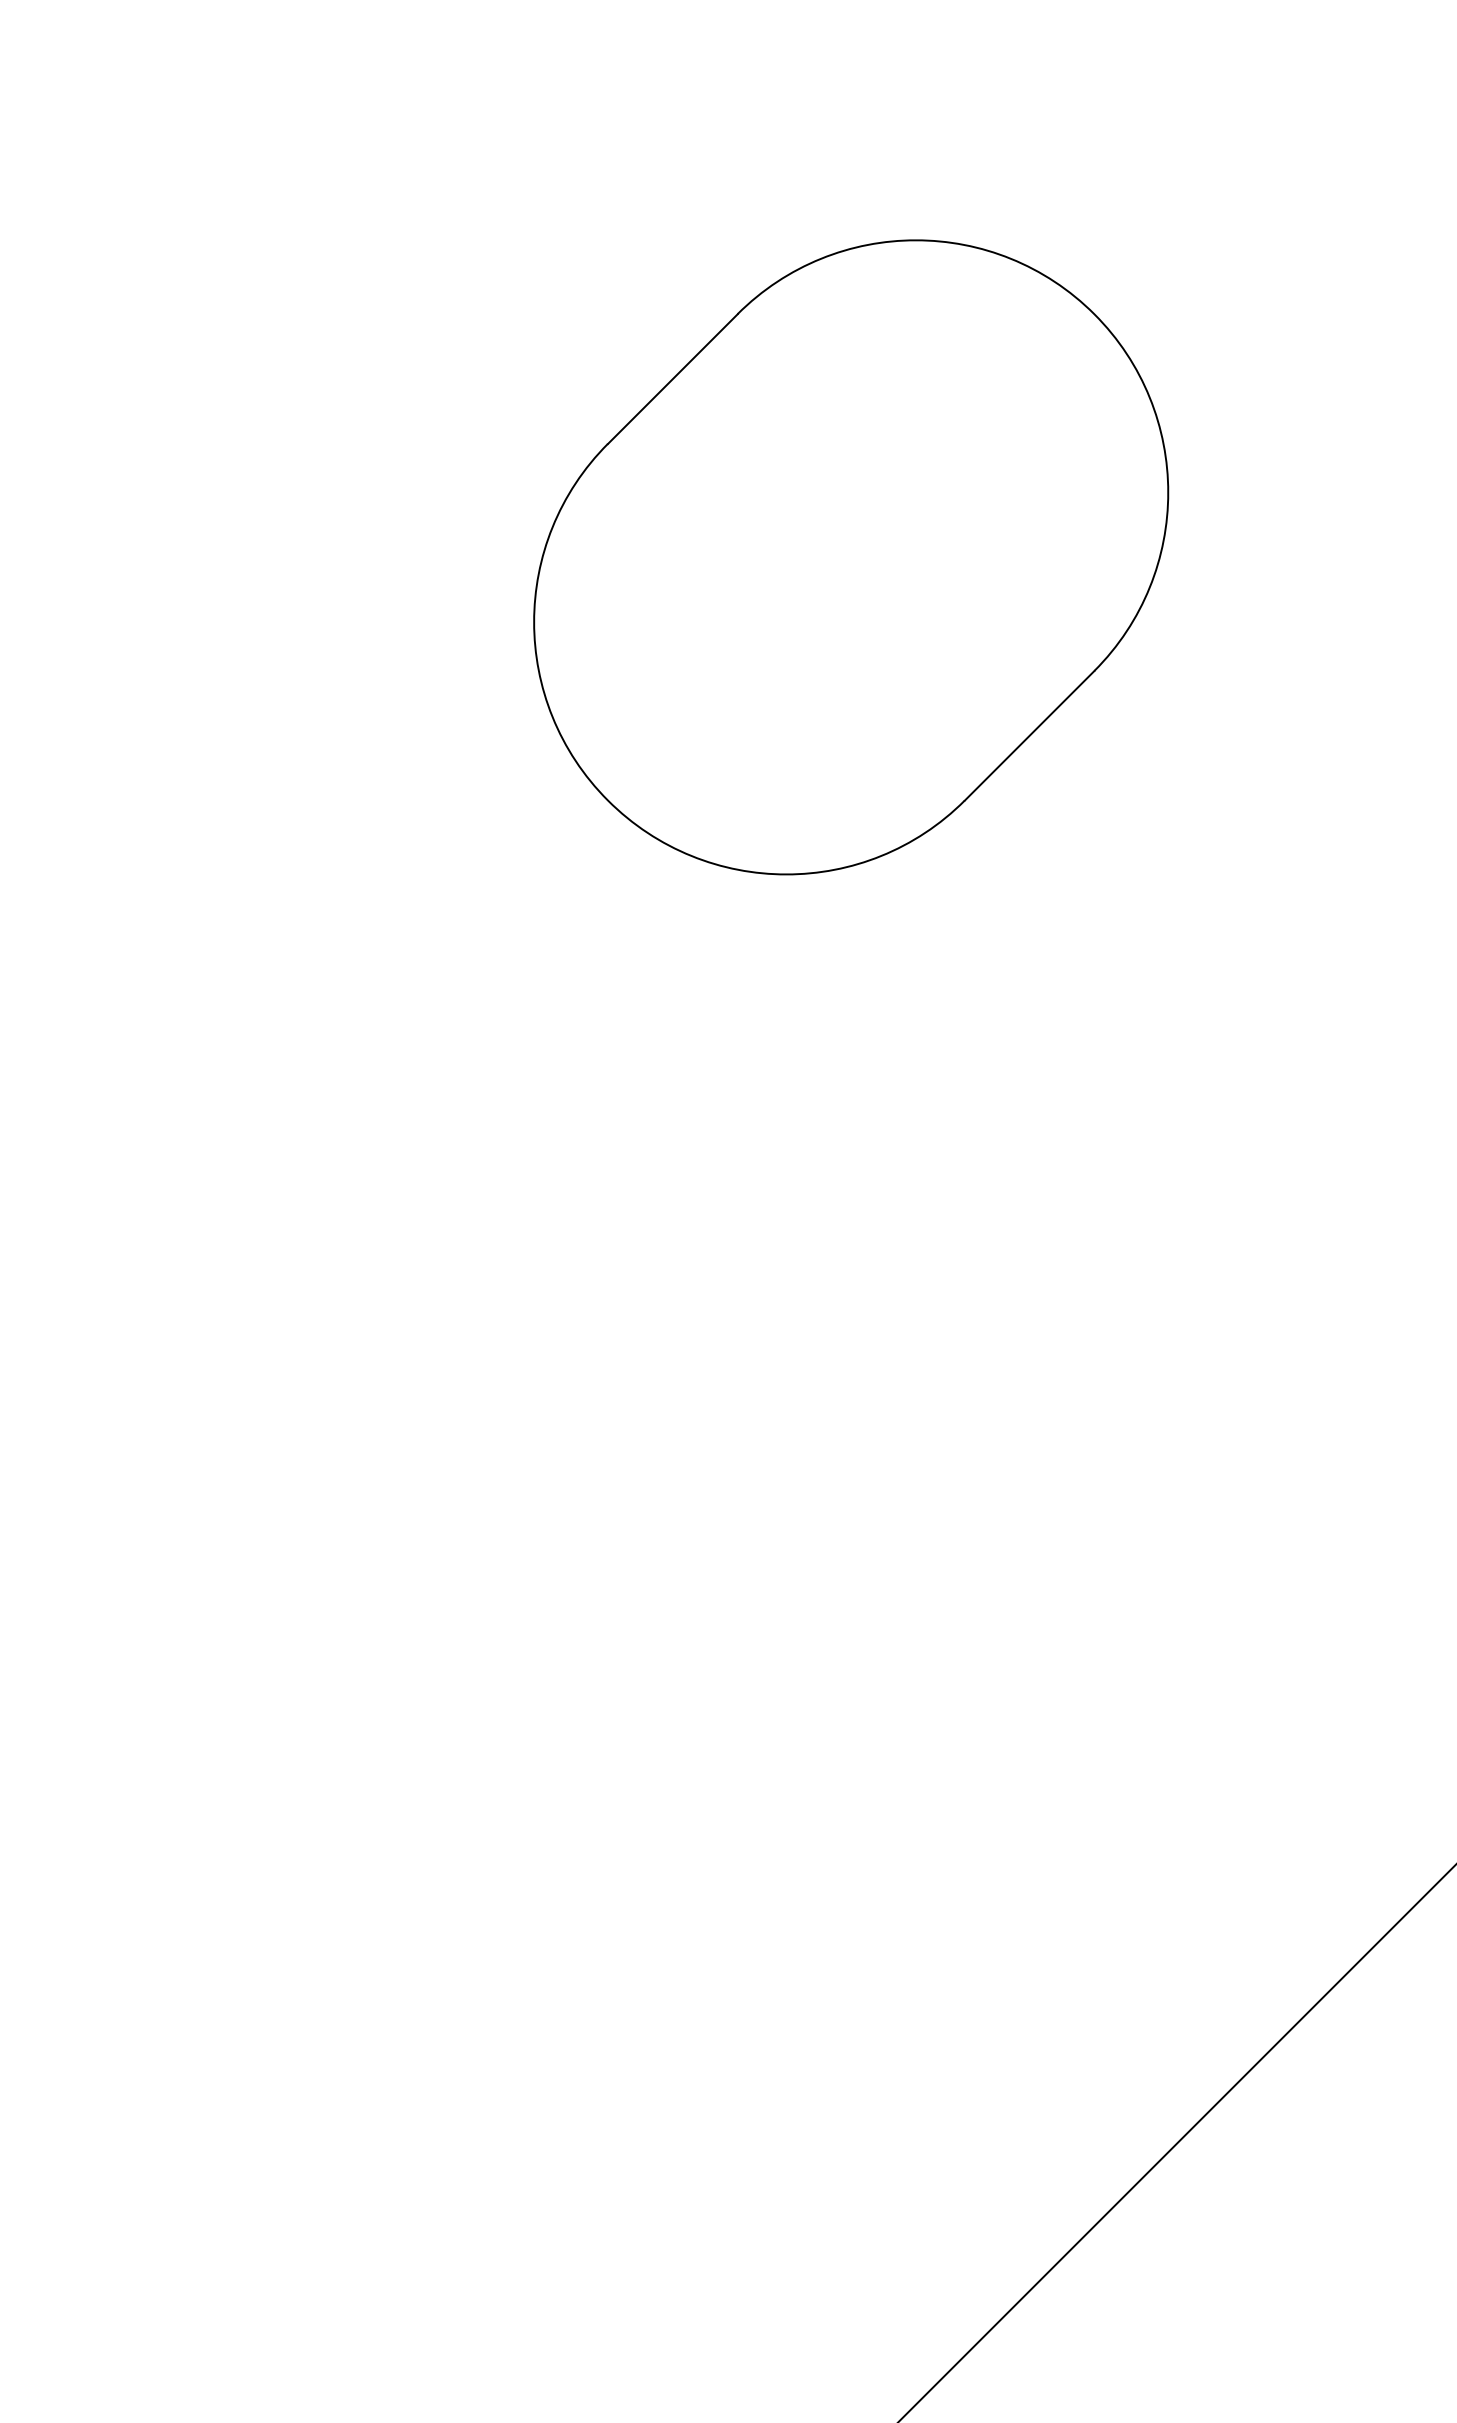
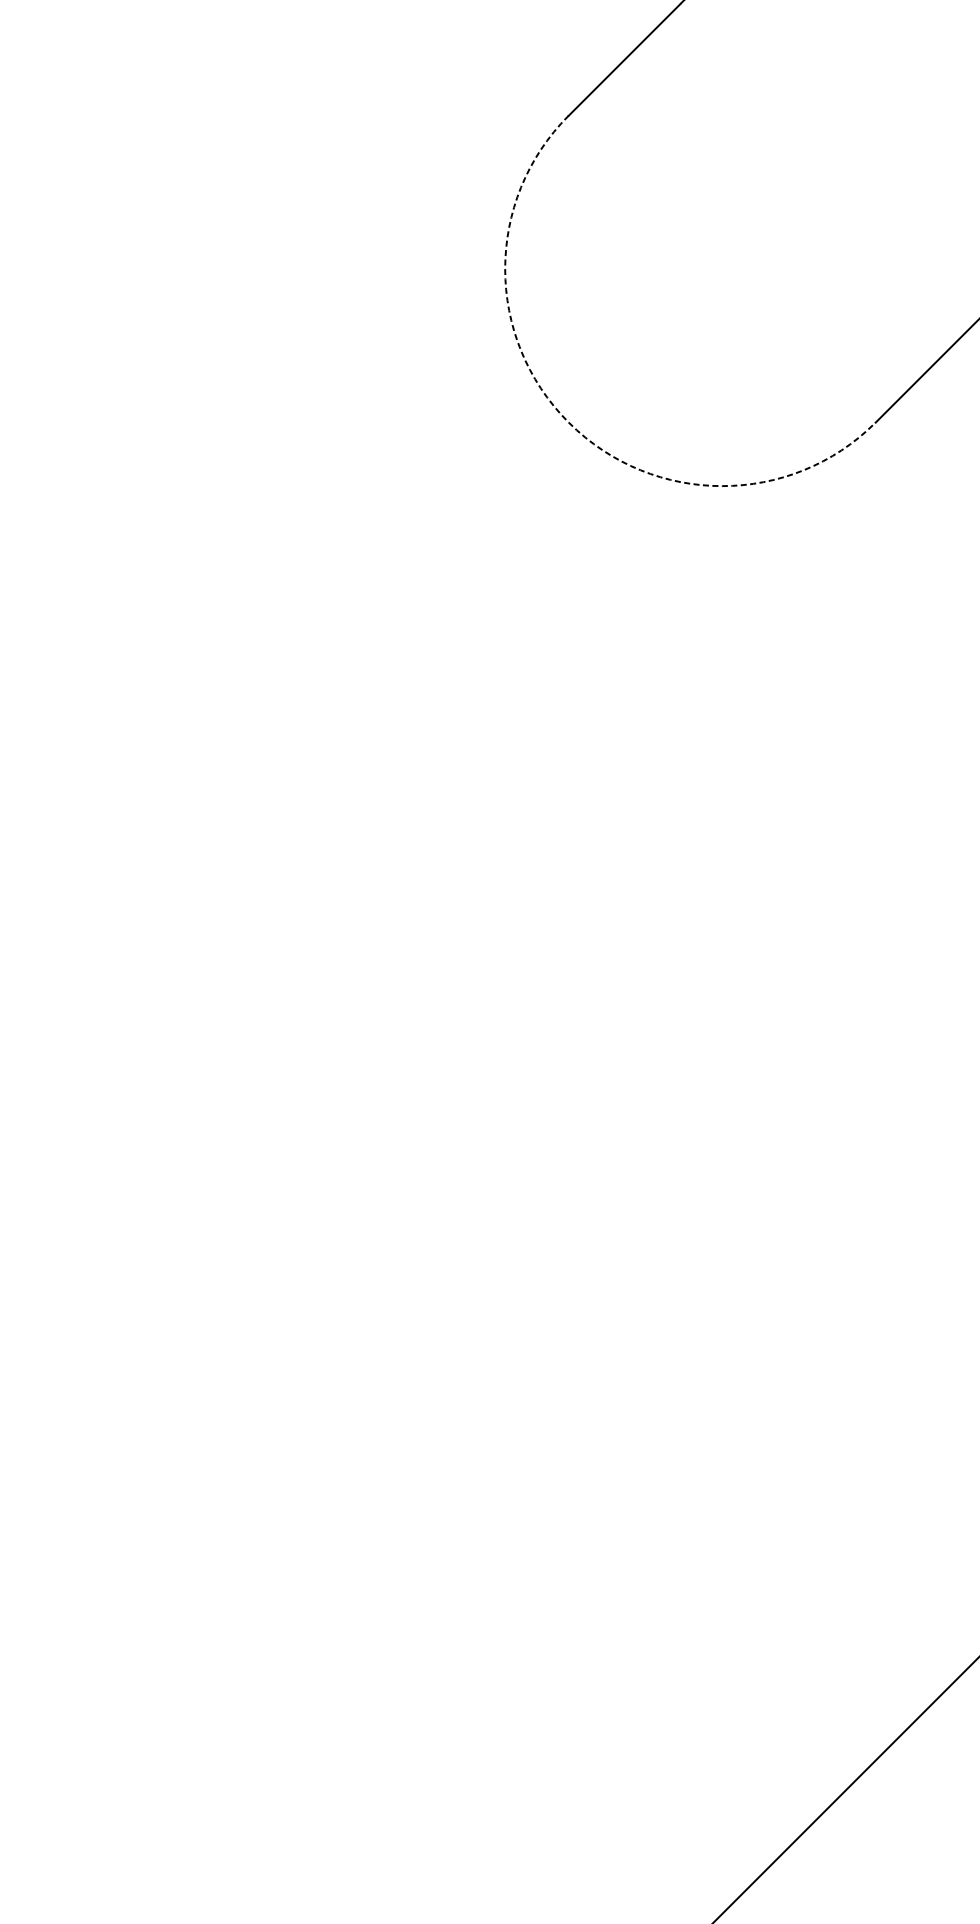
arc: (608, 800) -> (569, 422), solid -> dashed

